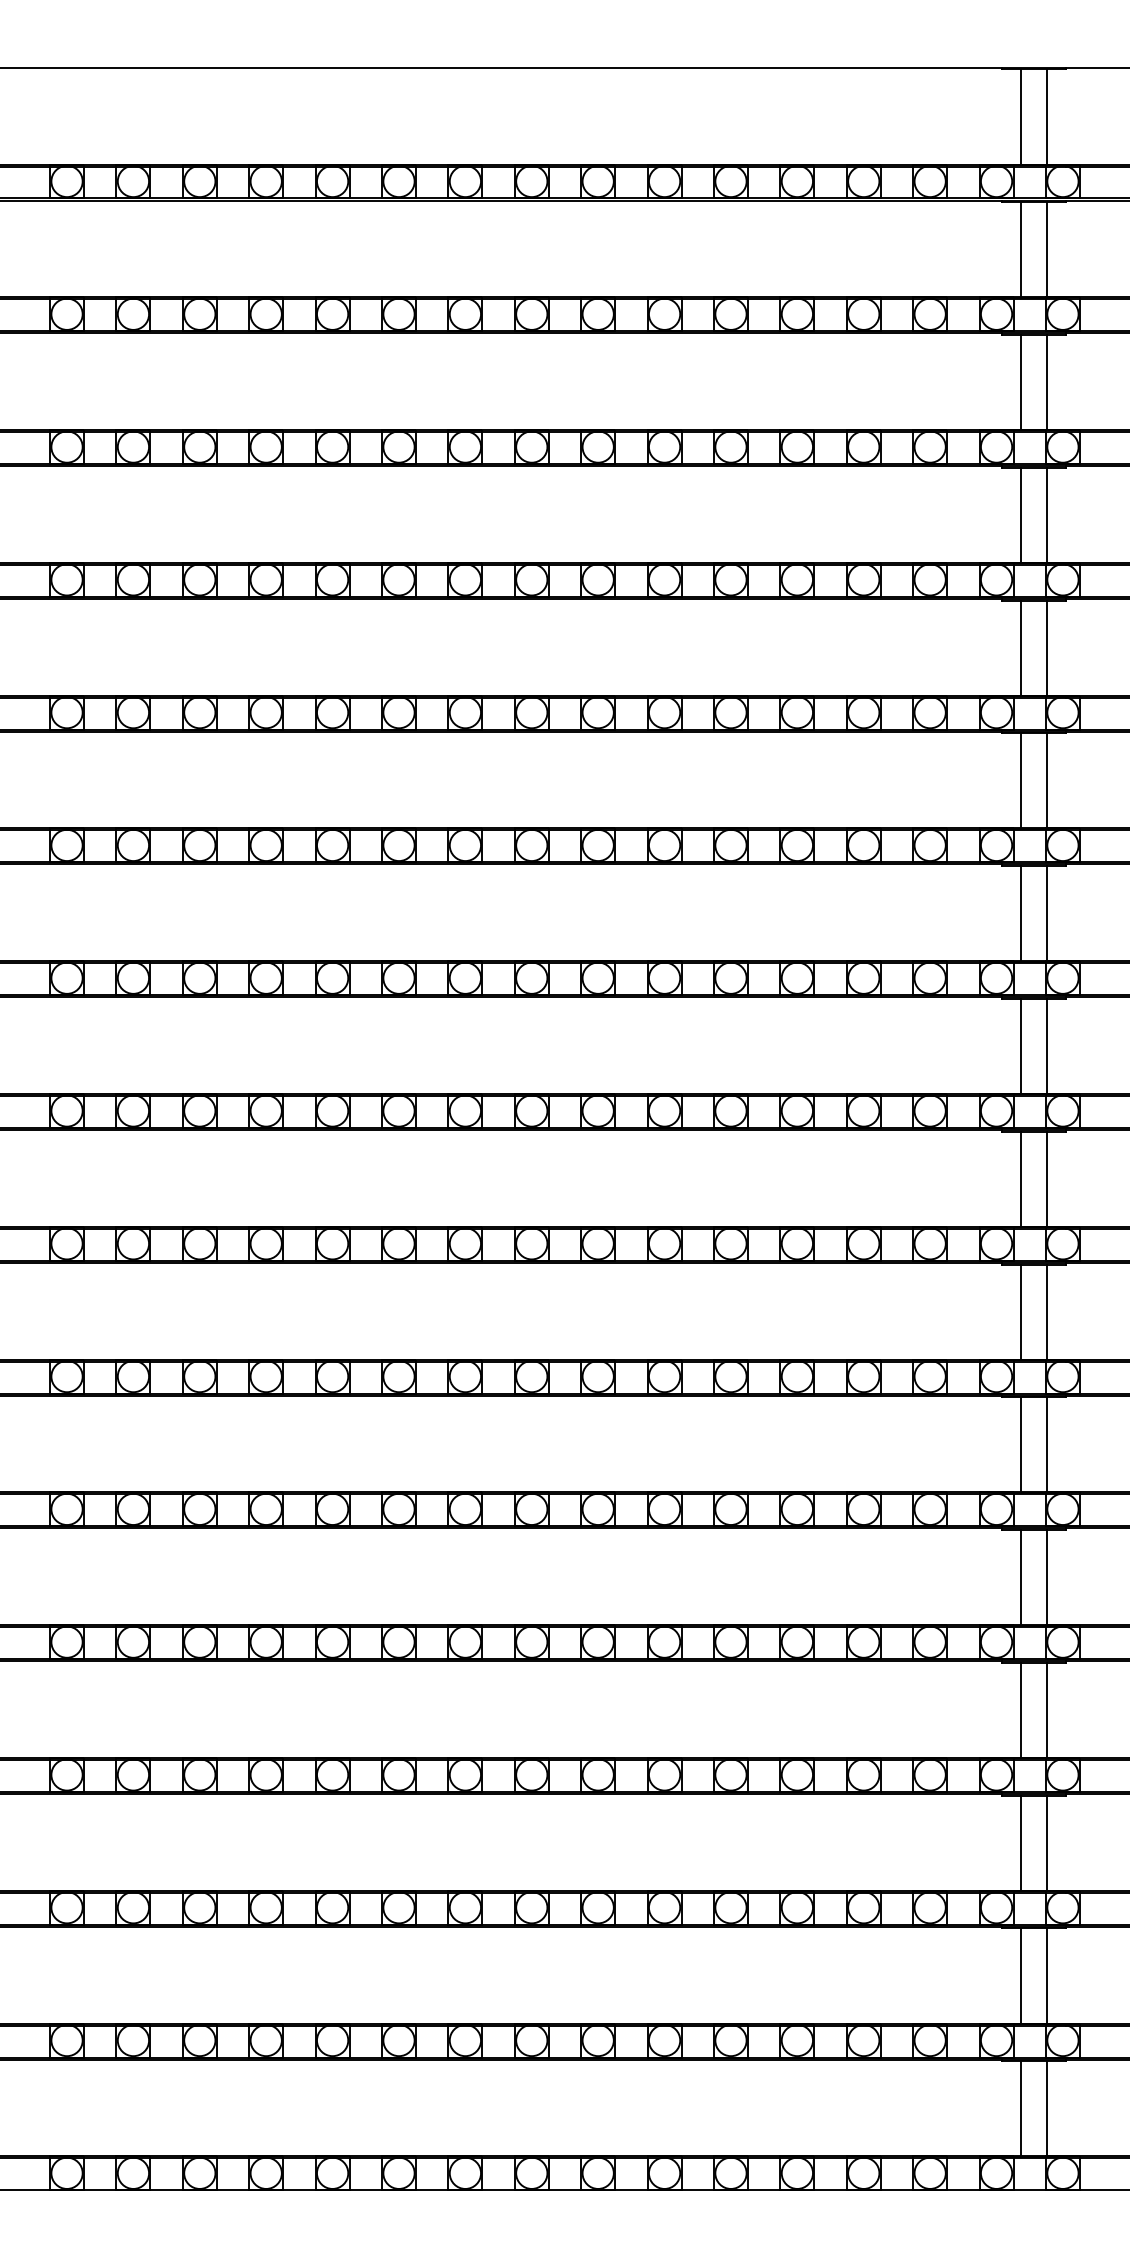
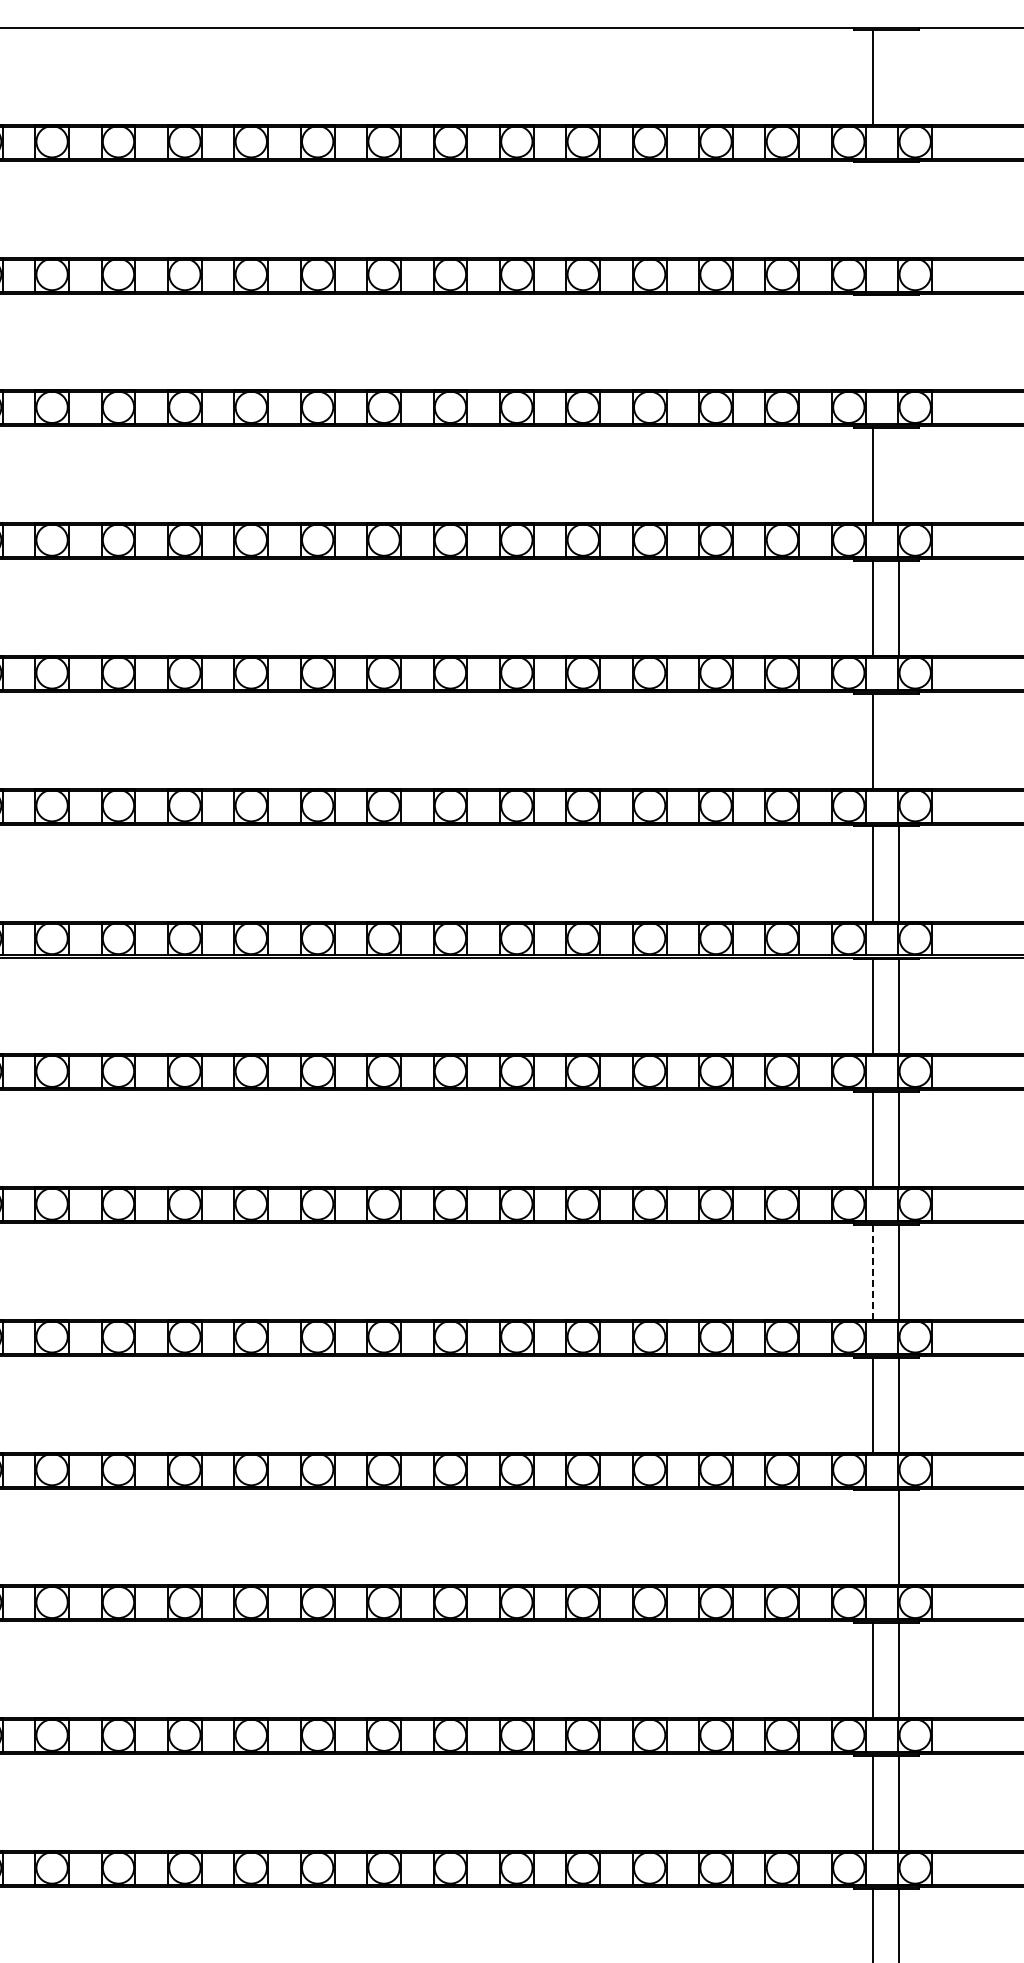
line: (1046, 116) -> (898, 76), removed
line: (1021, 249) -> (873, 209), removed
line: (1046, 249) -> (898, 209), removed
line: (1021, 382) -> (873, 342), removed
line: (1046, 382) -> (898, 342), removed
line: (1046, 515) -> (898, 475), removed
line: (1046, 780) -> (898, 740), removed
line: (1021, 1312) -> (873, 1272), solid -> dashed
line: (1021, 1577) -> (873, 1537), removed

